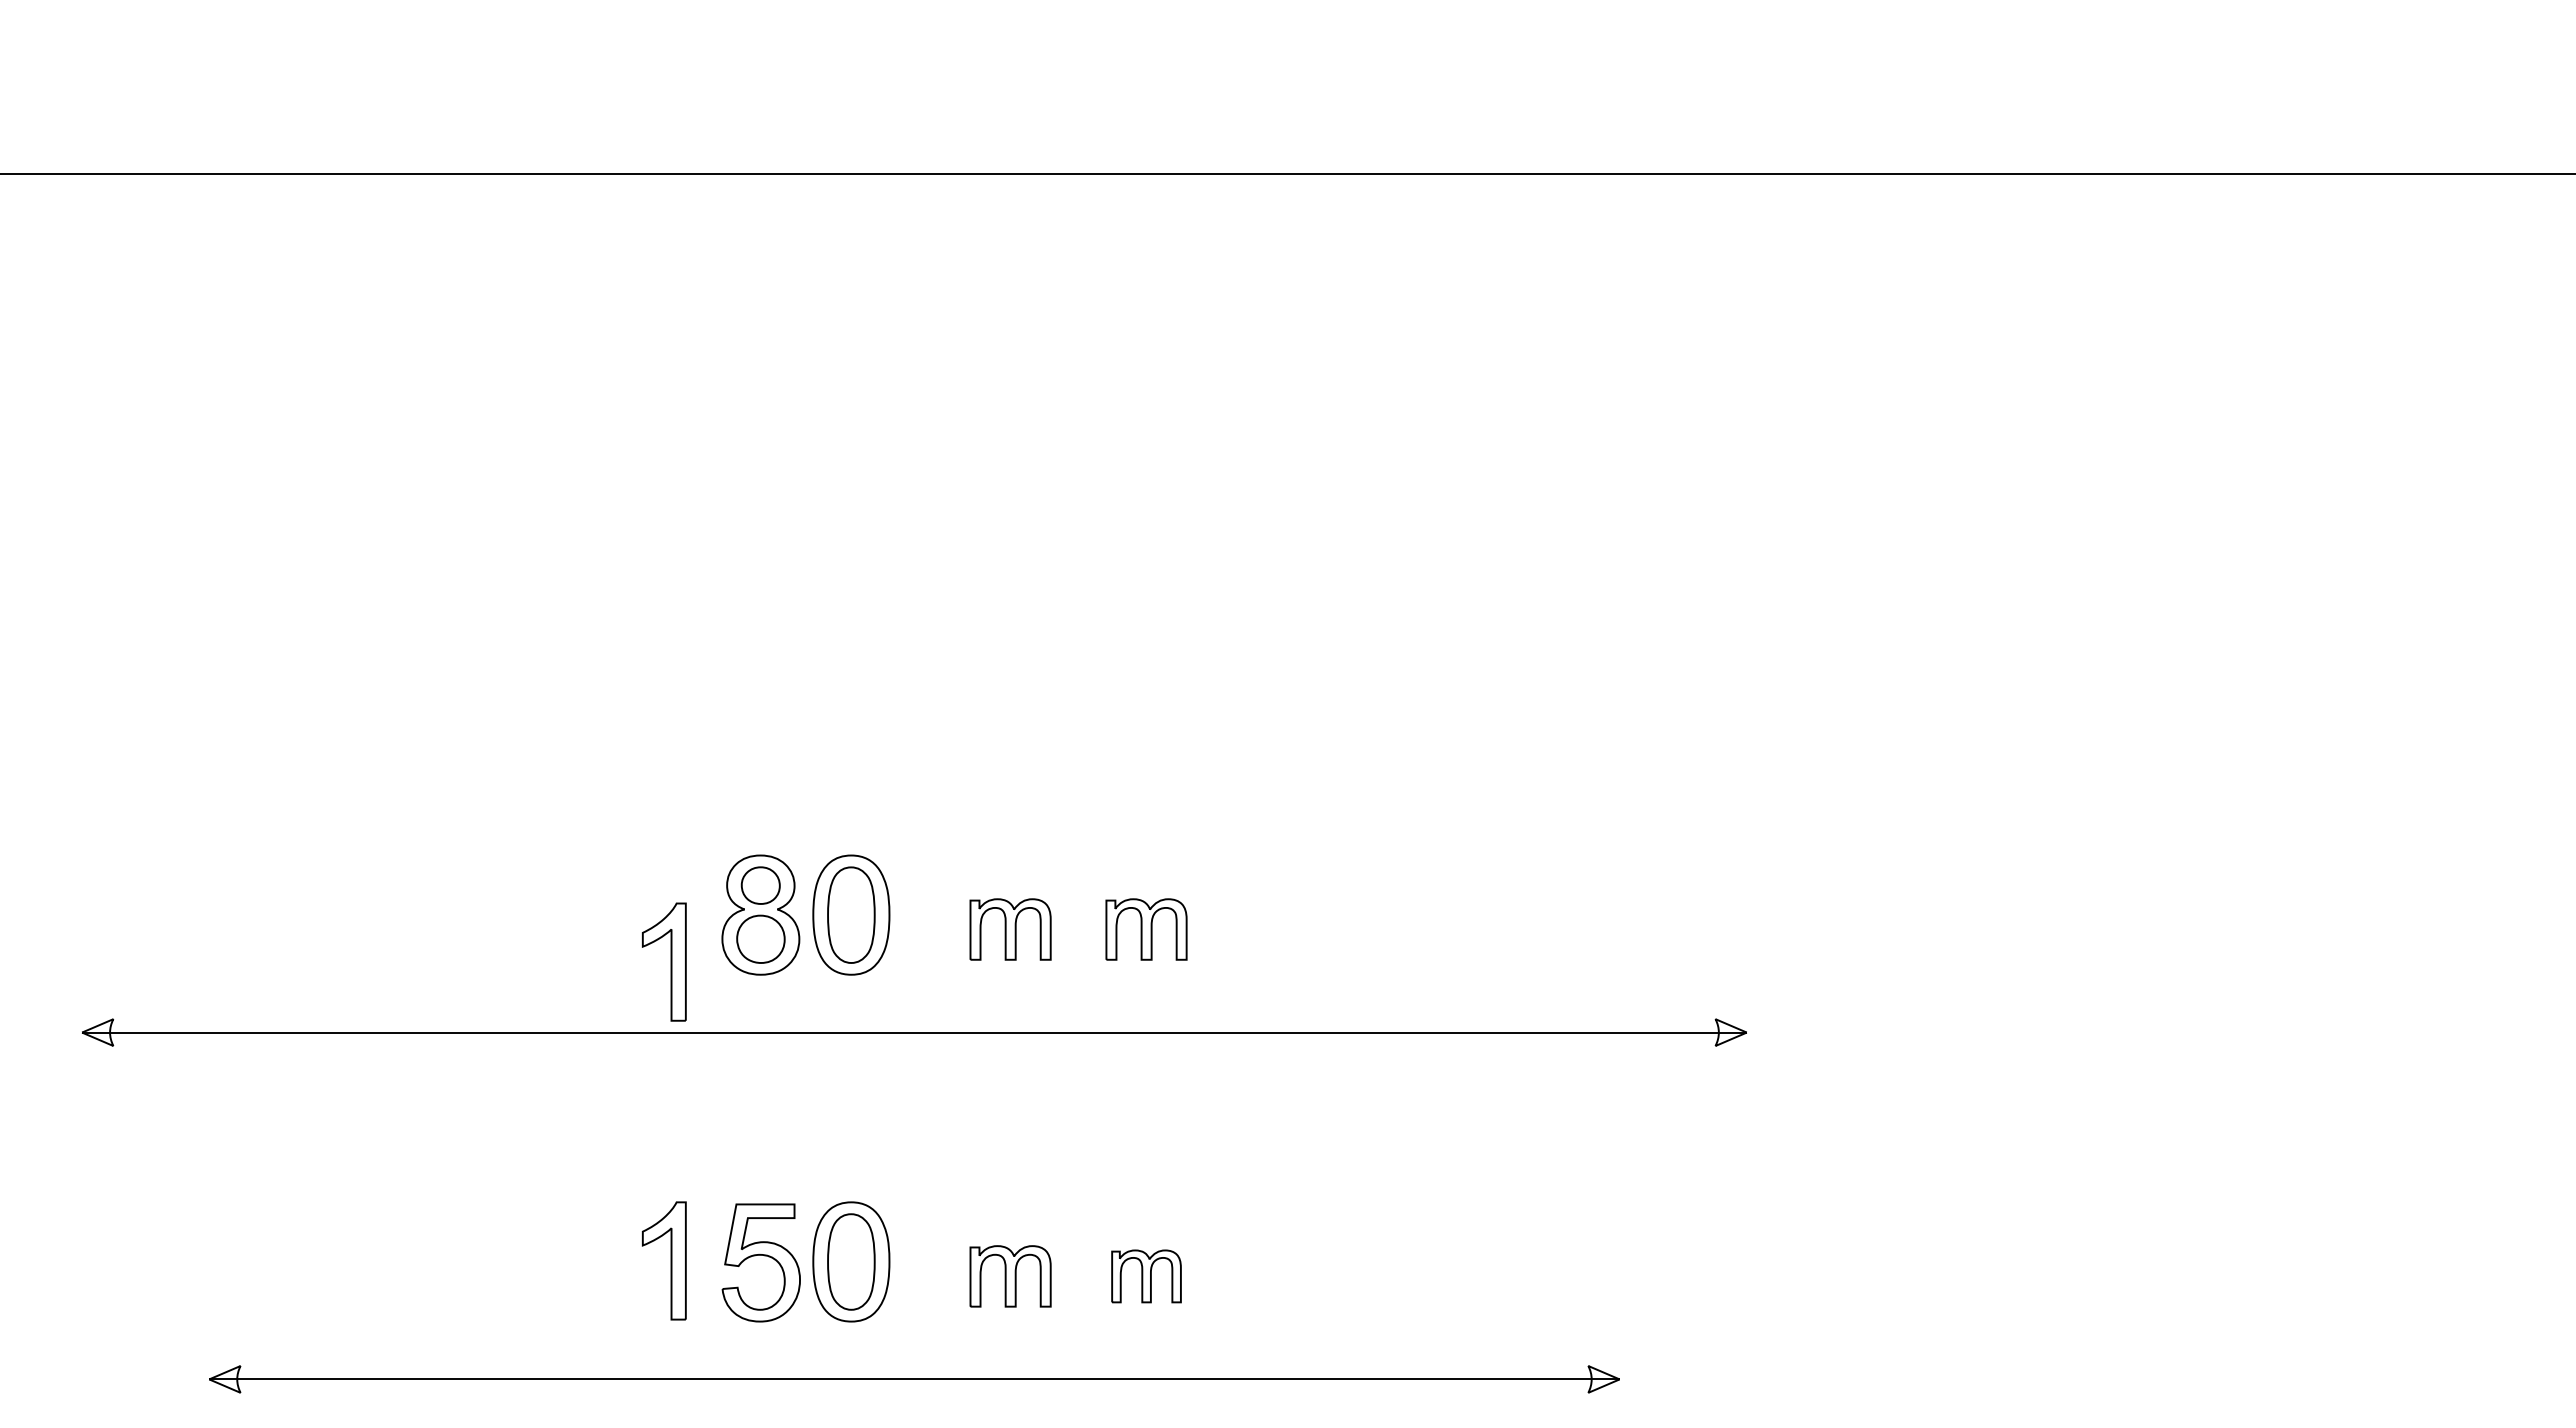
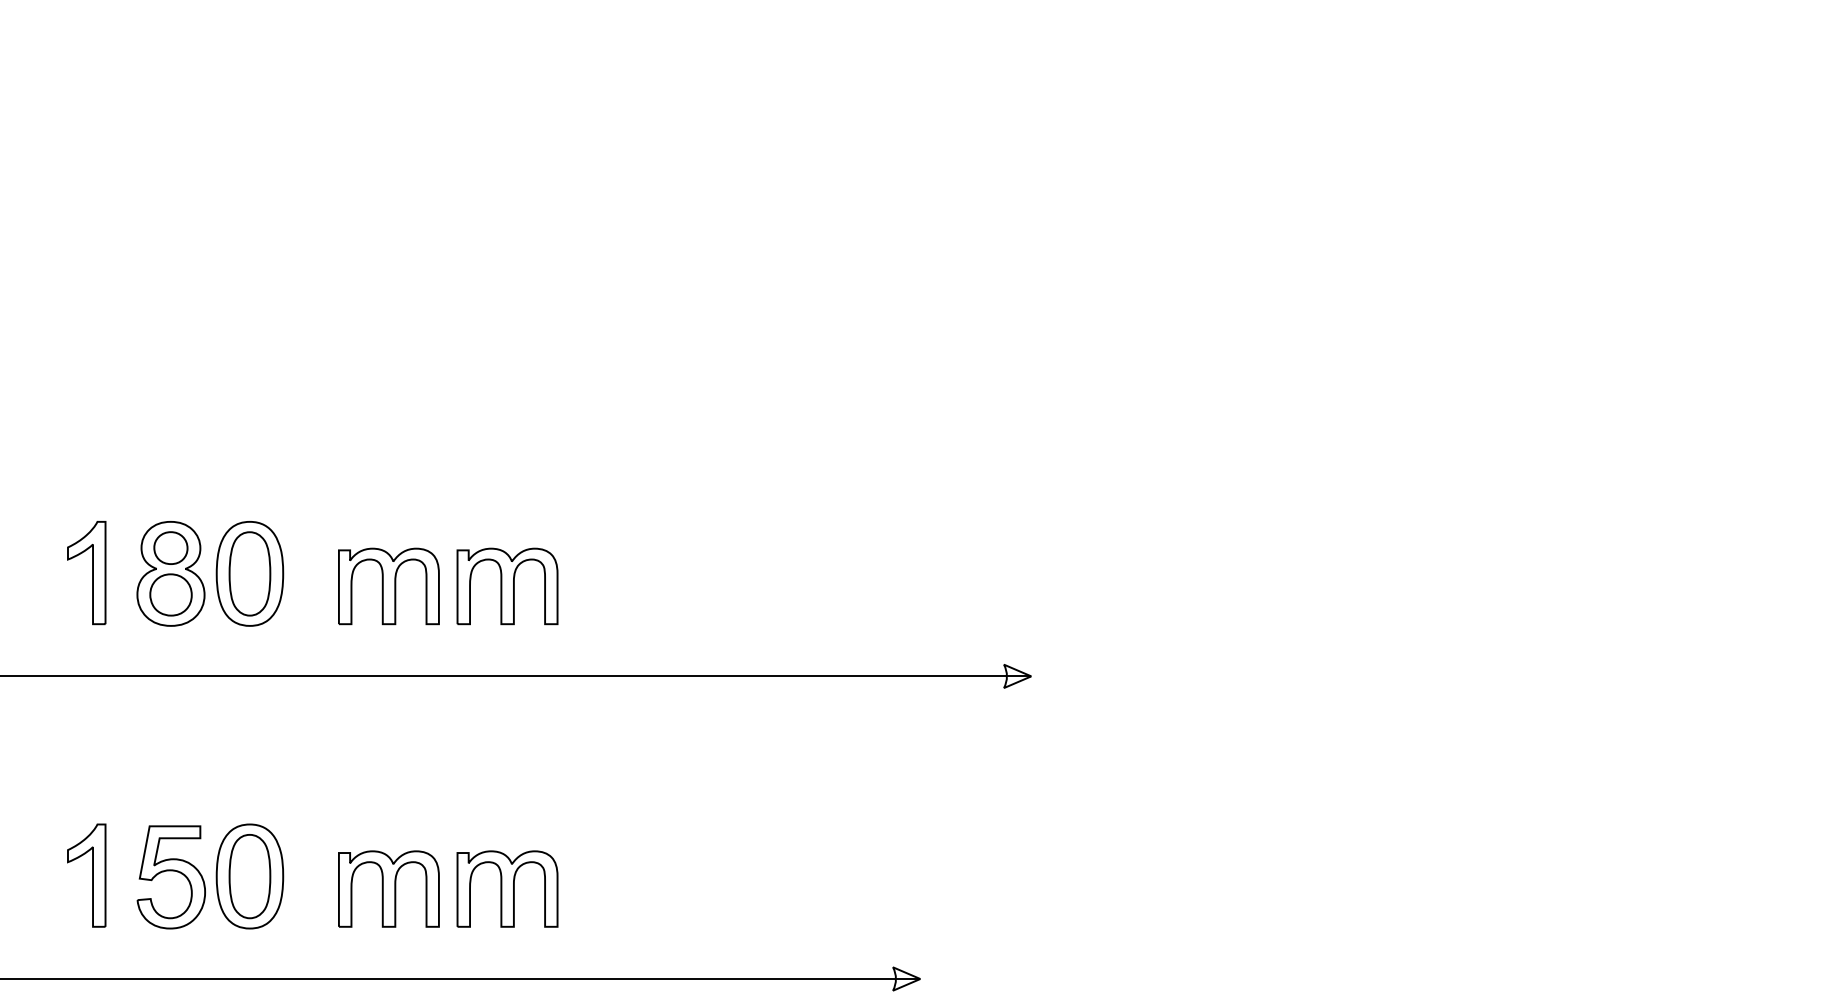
part: (1010, 929) -> (388, 586), size x1.43
part: (1146, 929) -> (507, 586), size x1.43
part: (664, 961) -> (86, 572), moved
part: (1010, 1276) -> (388, 889), size x1.43
part: (1146, 1276) -> (507, 889), size x1.67

